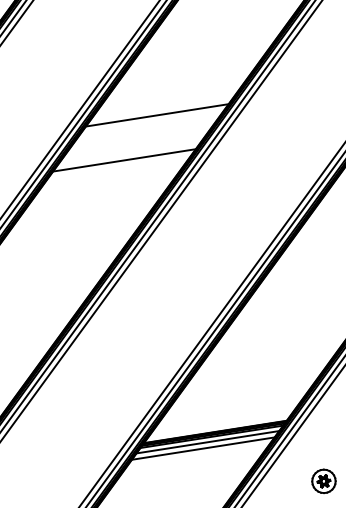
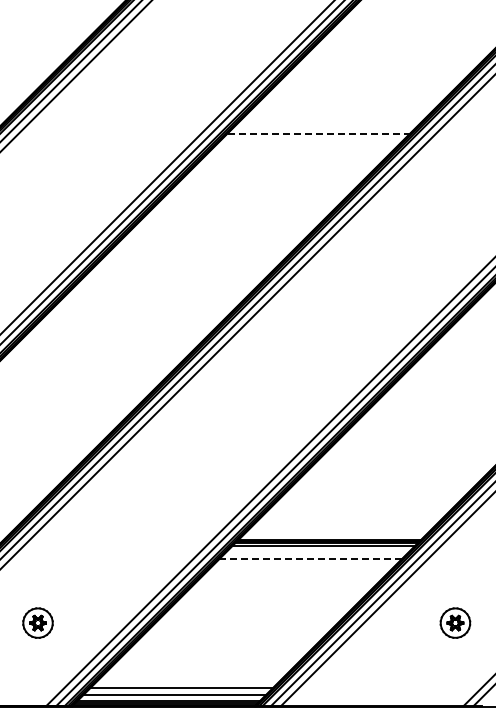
line: (157, 115) -> (319, 133), solid -> dashed
line: (124, 160) -> (268, 183), removed
line: (207, 442) -> (317, 551), removed
line: (202, 448) -> (310, 558), solid -> dashed

